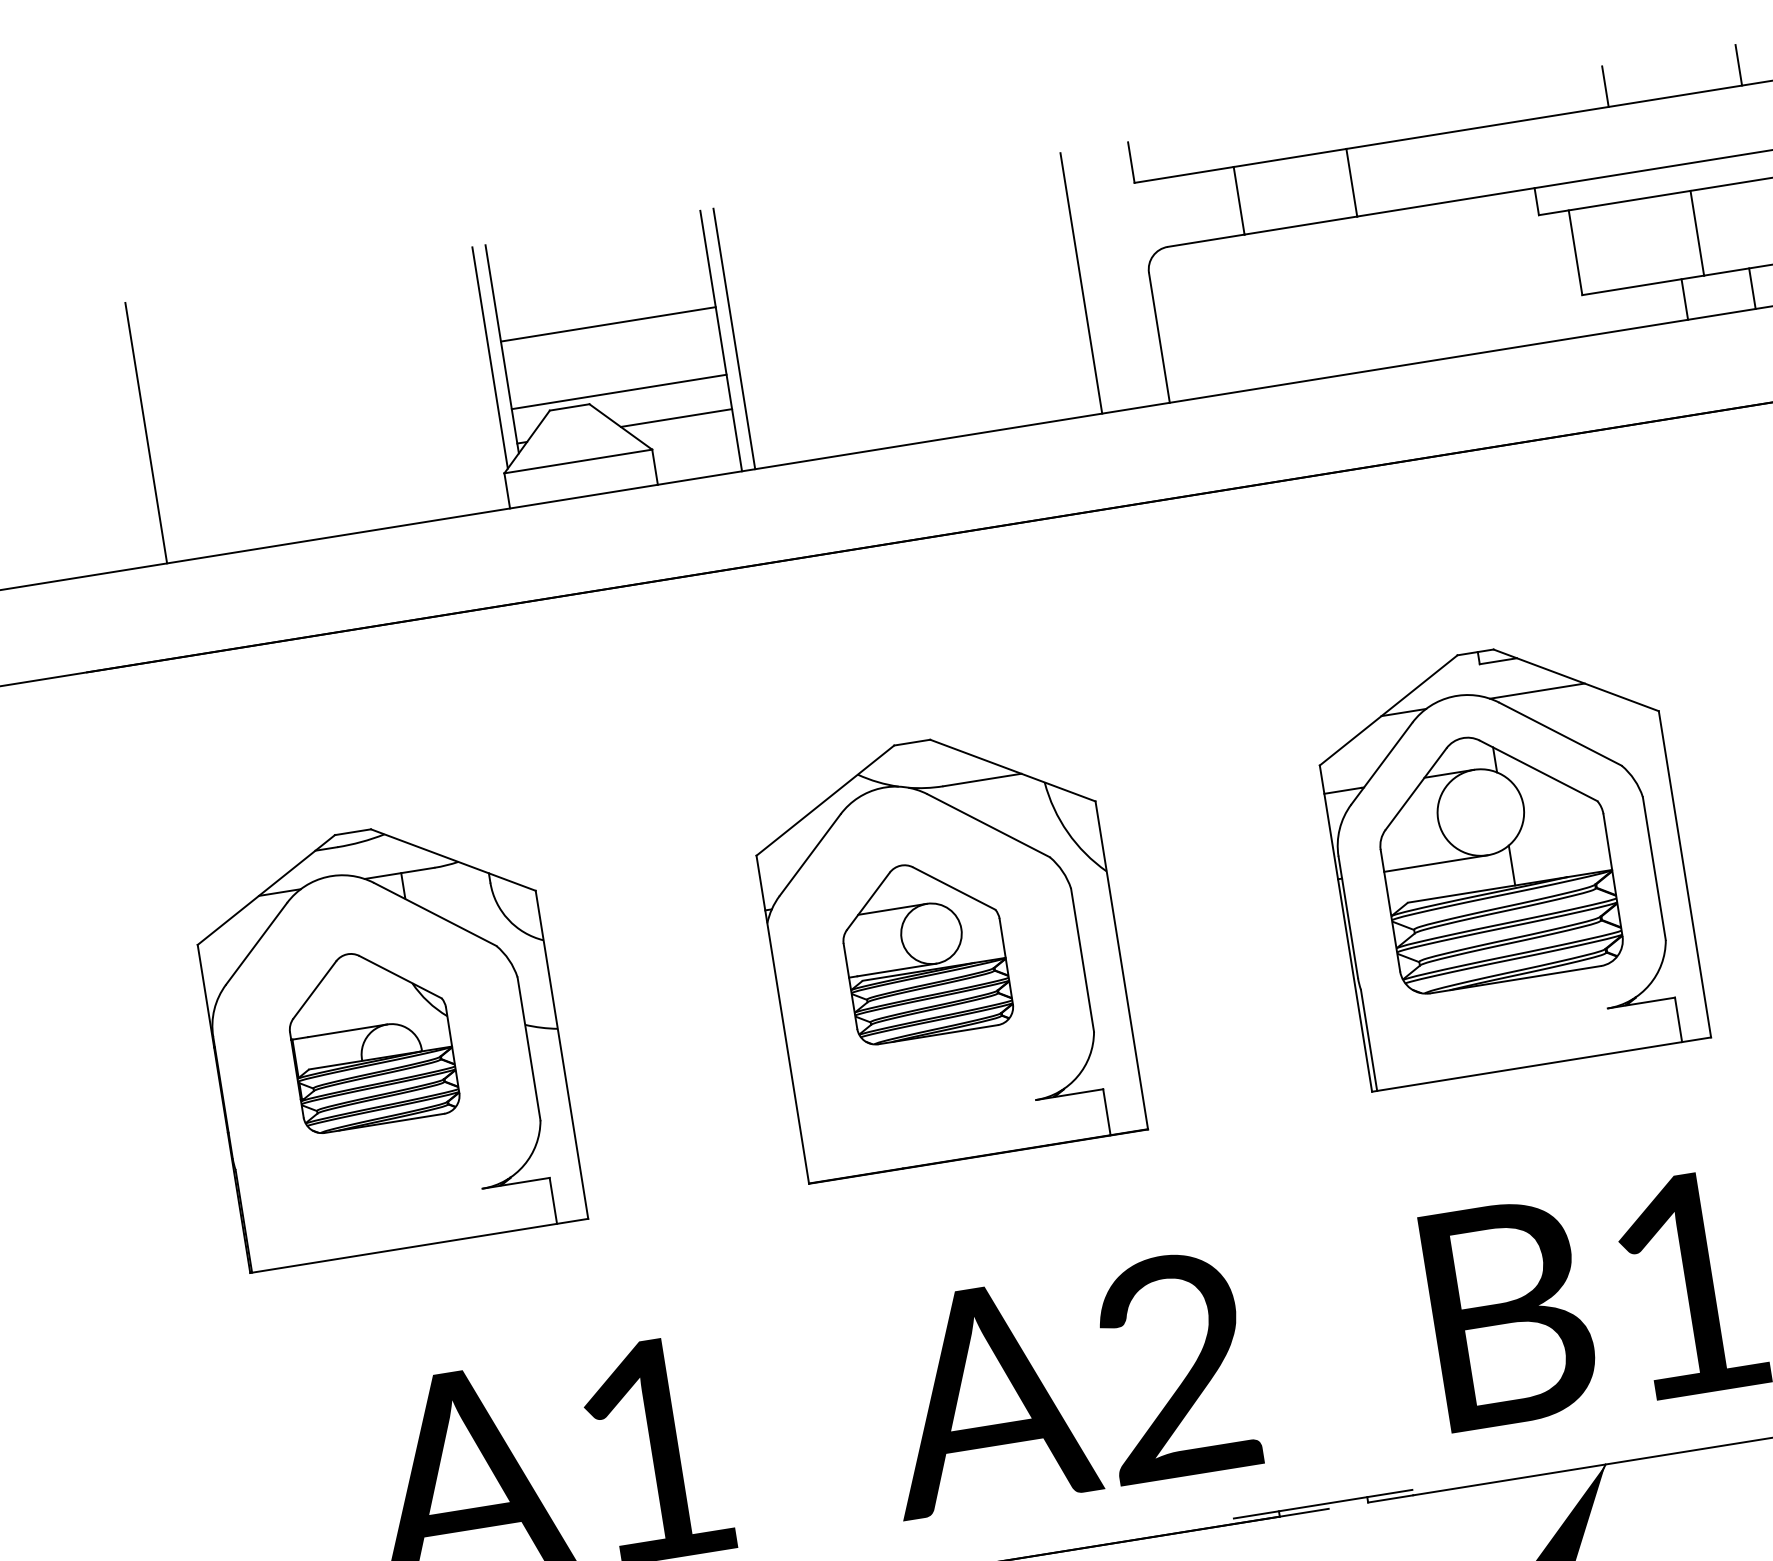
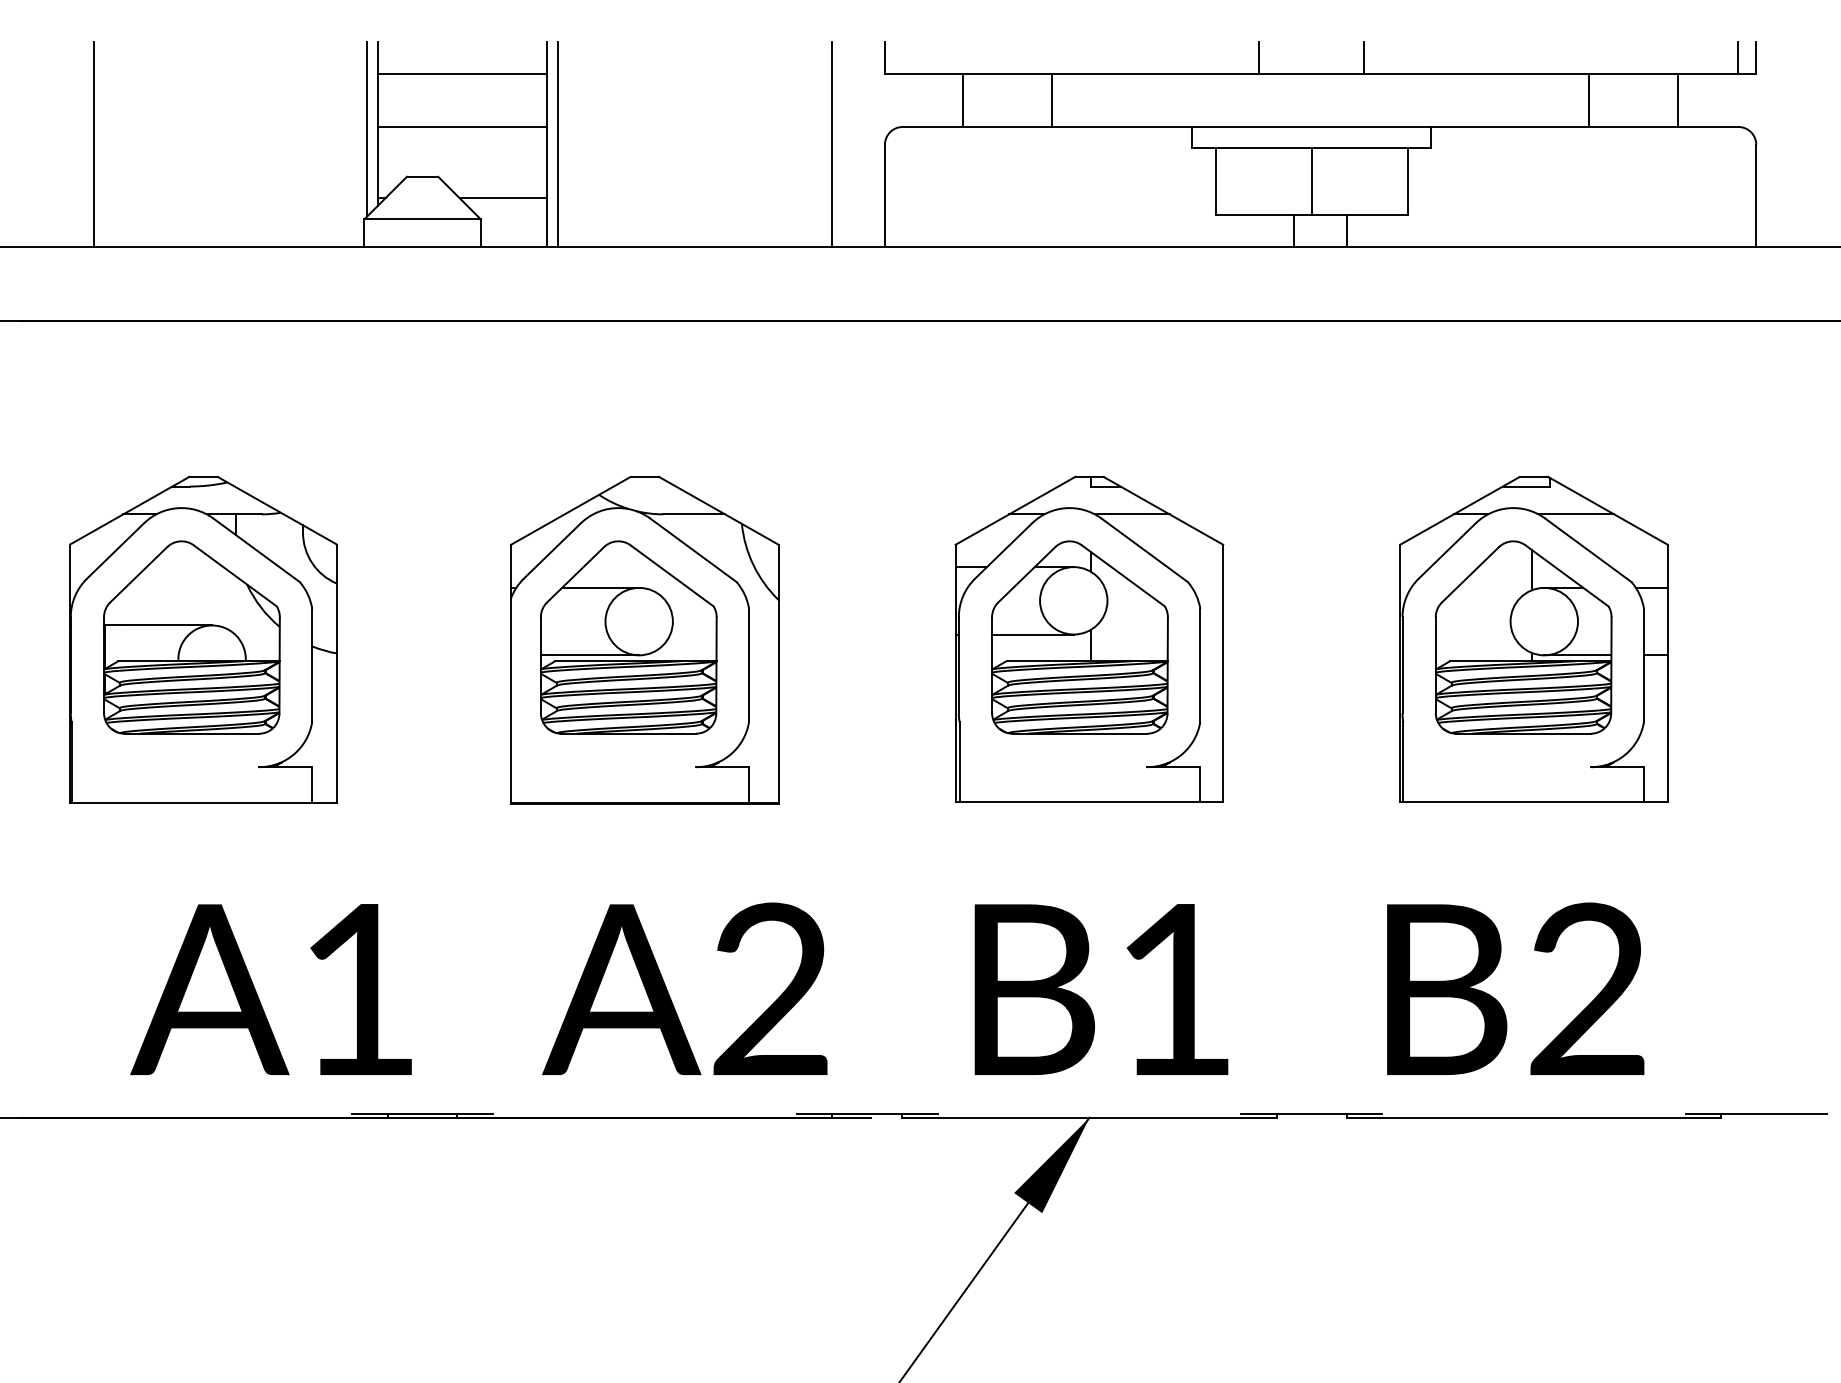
line: (608, 324) -> (462, 73), moved
line: (619, 392) -> (462, 127), moved
part: (924, 949) -> (628, 637), size x1.43
part: (370, 1038) -> (191, 637), size x1.43

